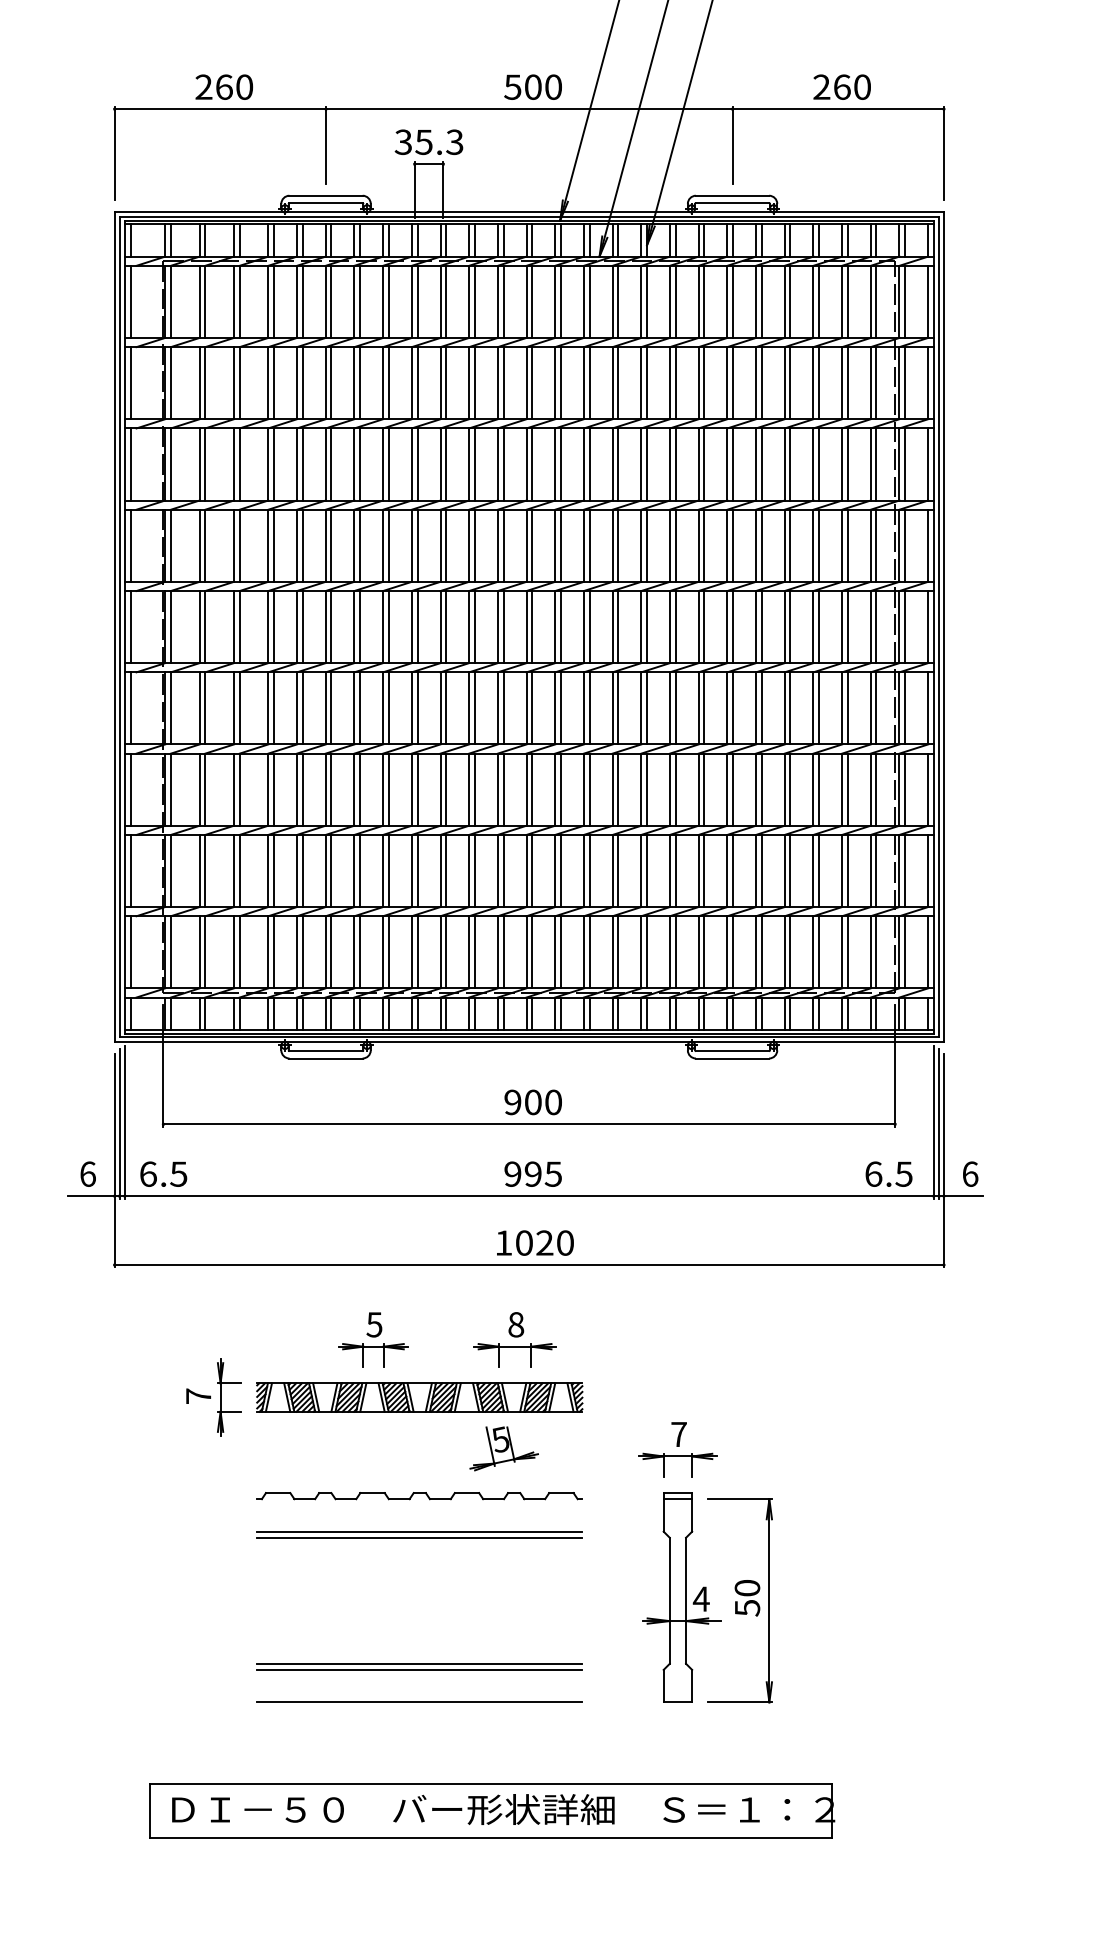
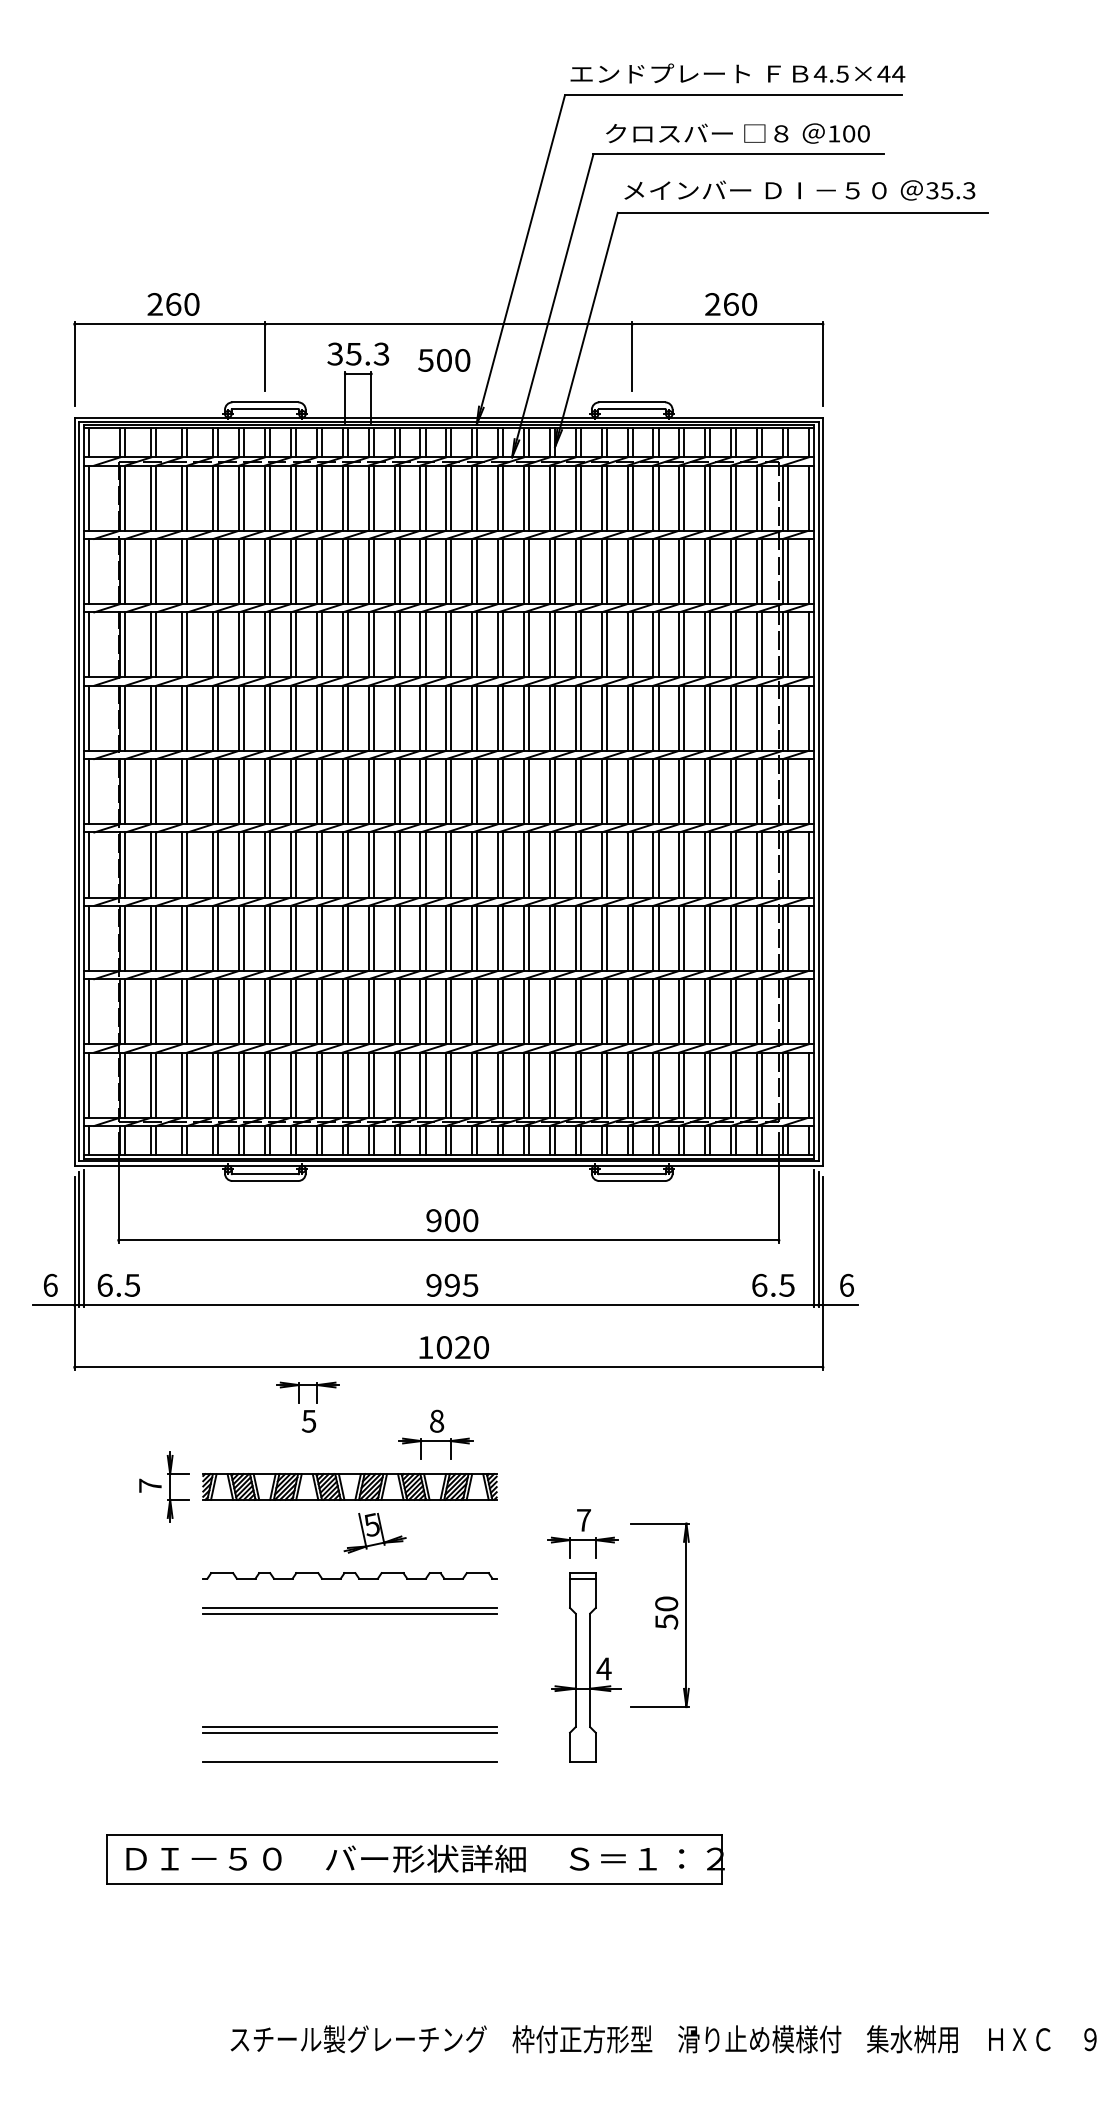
text: (533, 87) -> (444, 360), moved
part: (372, 1347) -> (307, 1385), moved
part: (503, 1449) -> (374, 1533), moved
part: (739, 1599) -> (659, 1614), moved

